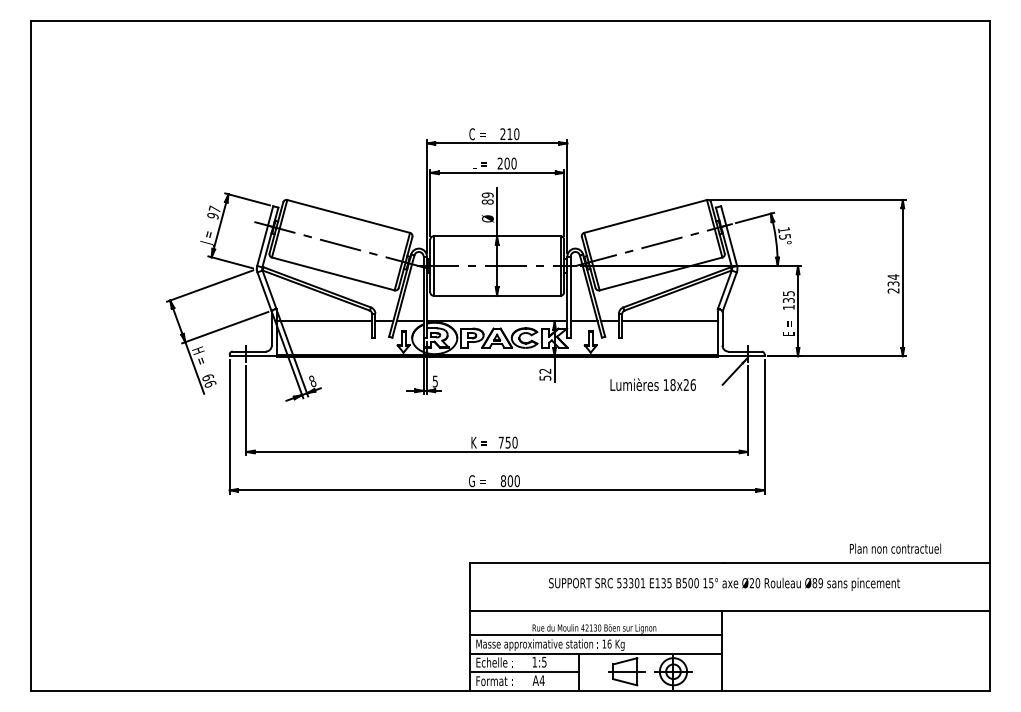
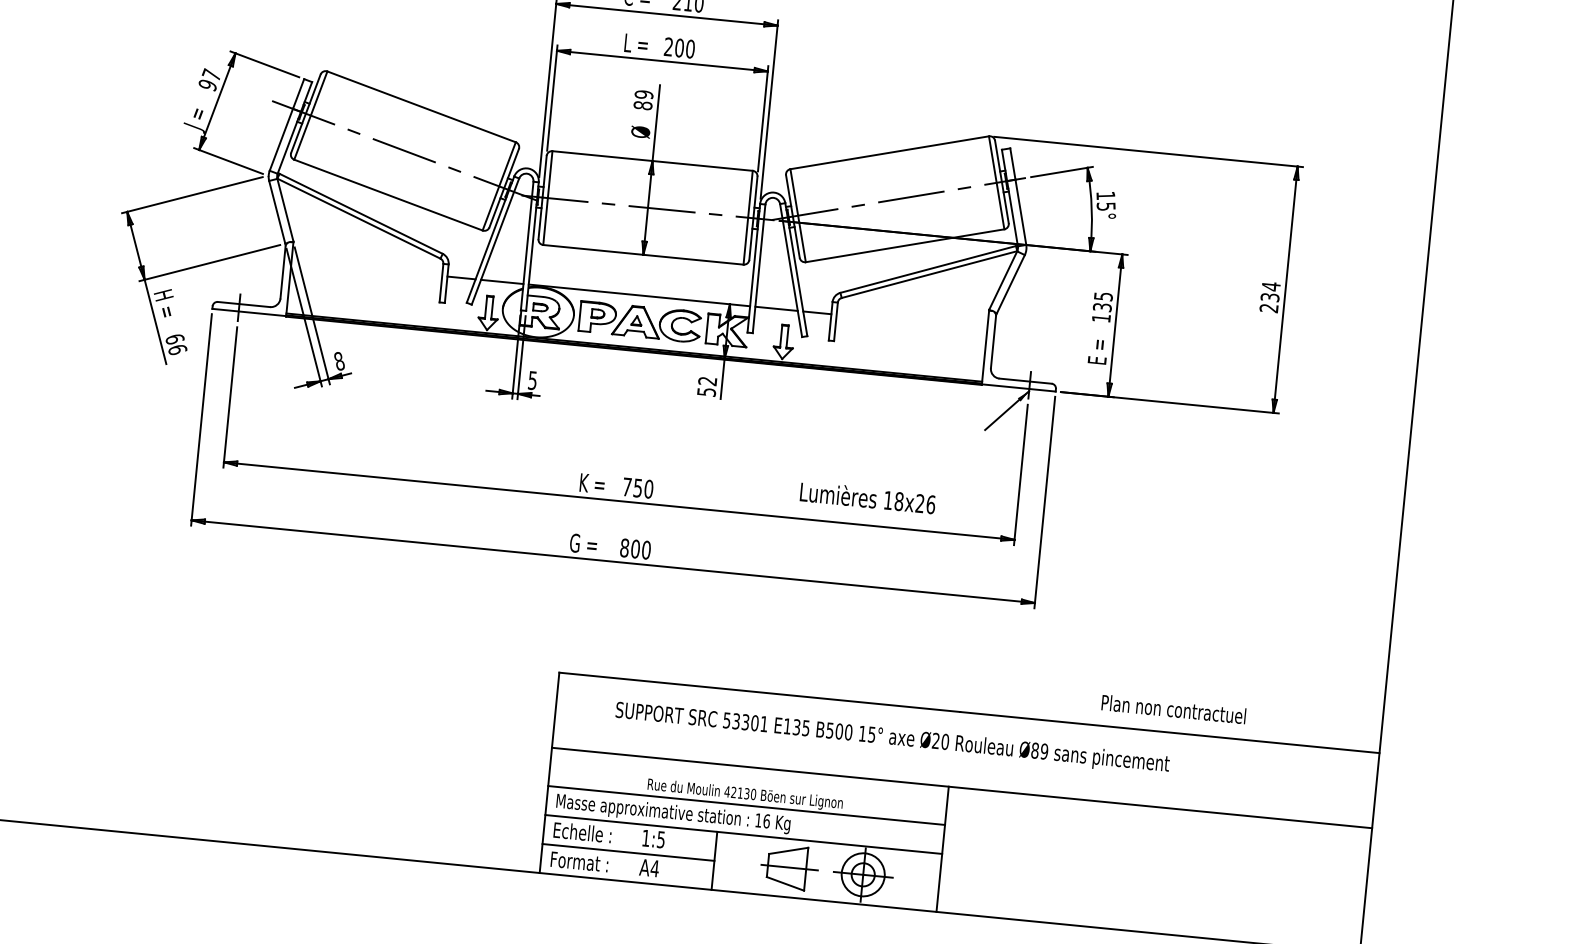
line: (324, 321) -> (367, 268), removed
line: (669, 321) -> (911, 322), removed
text: (652, 384) -> (866, 497), moved
text: (894, 548) -> (1172, 708), moved
text: (724, 583) -> (892, 737), moved

